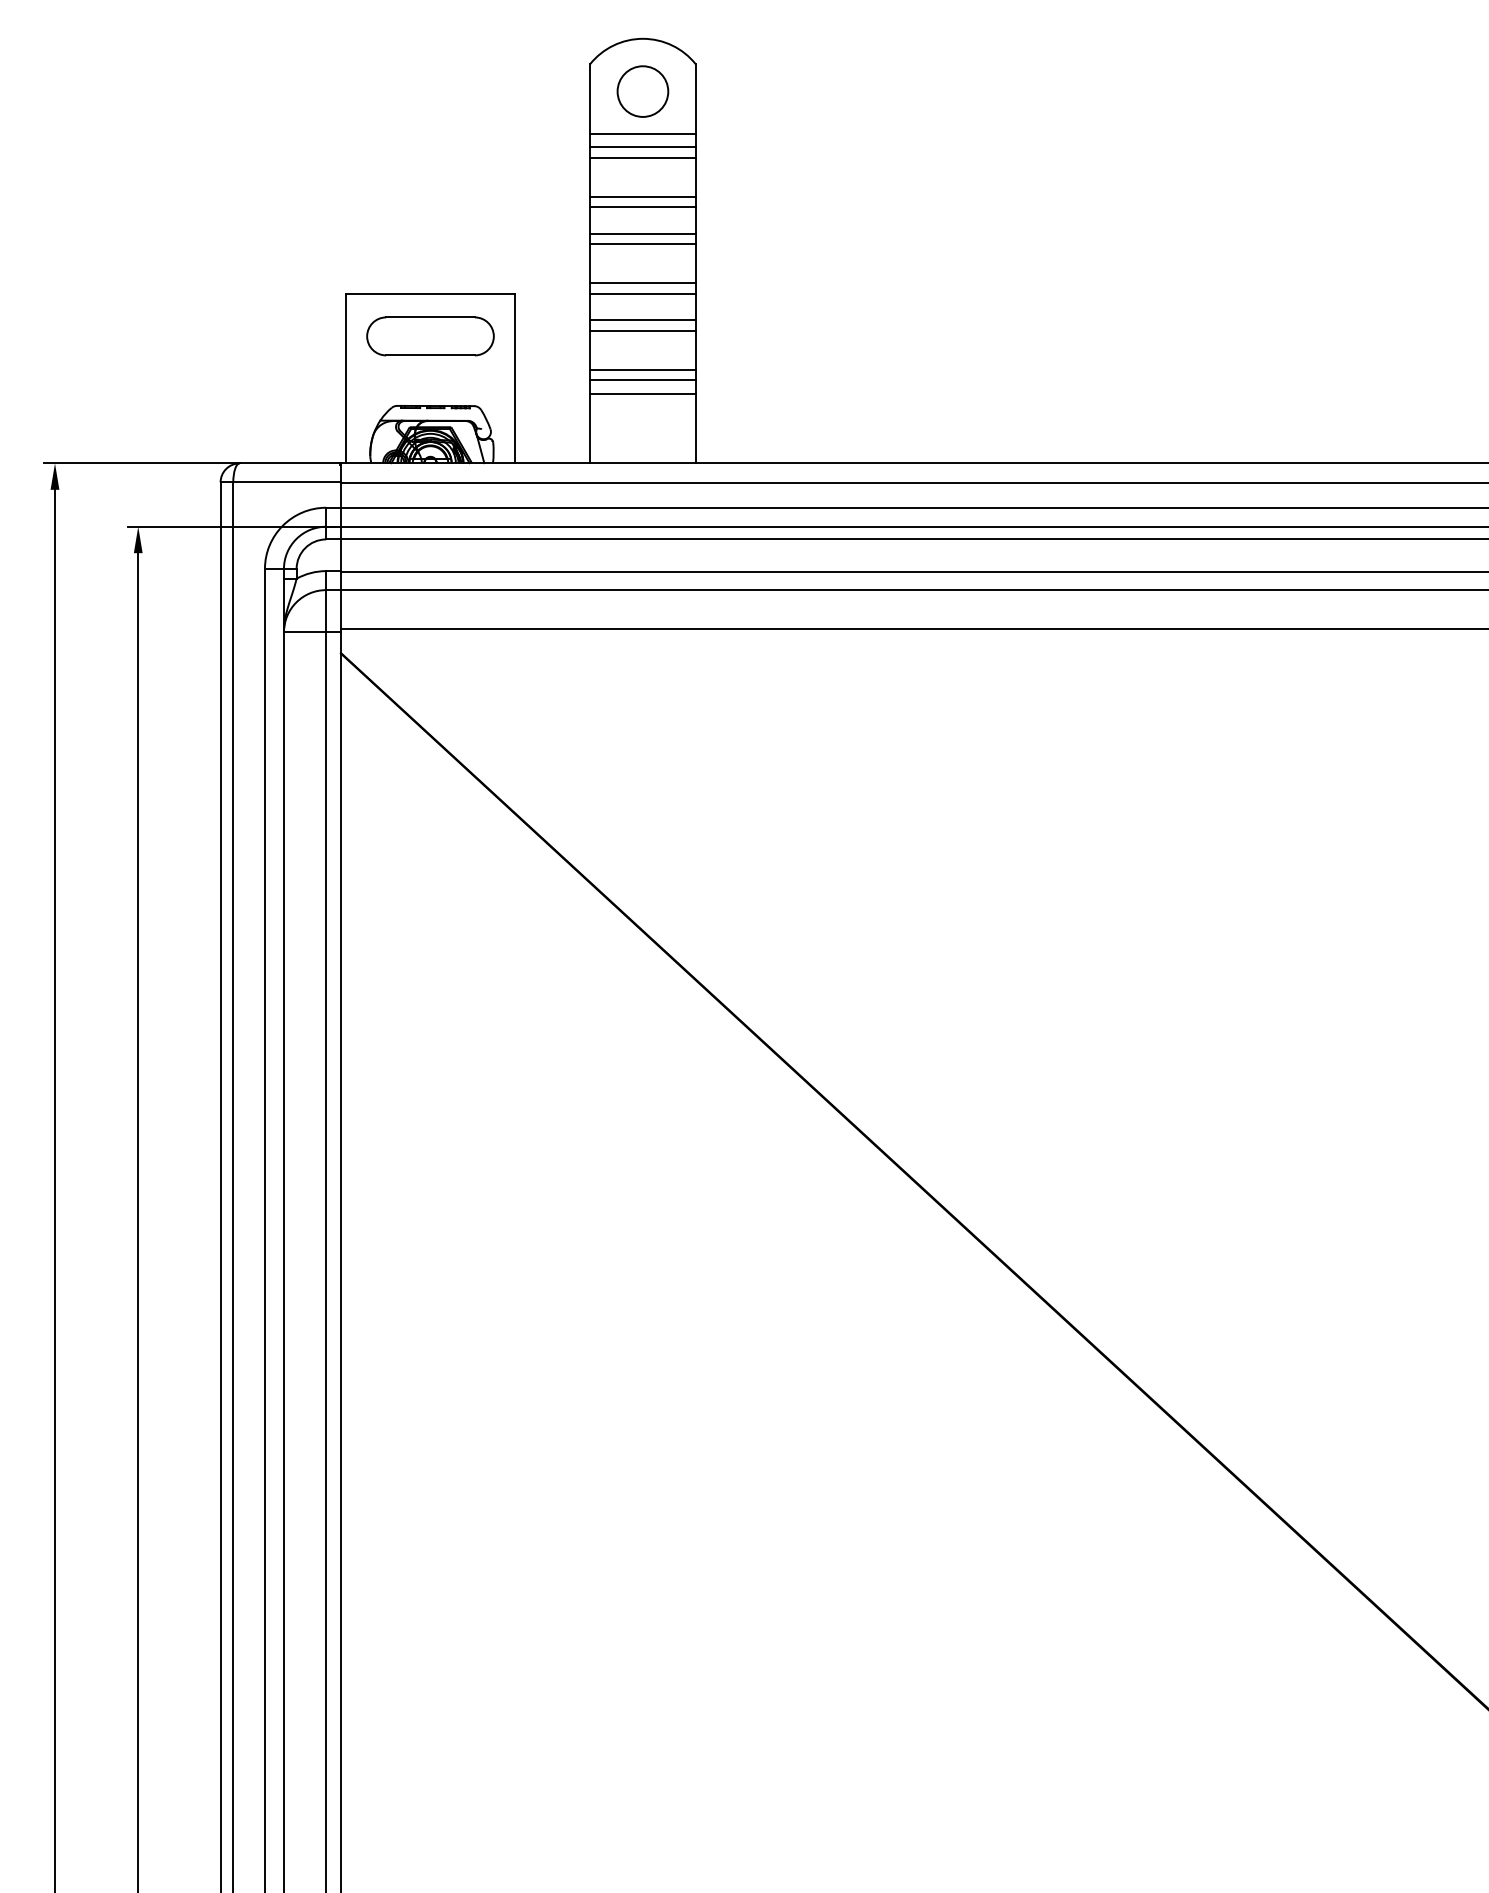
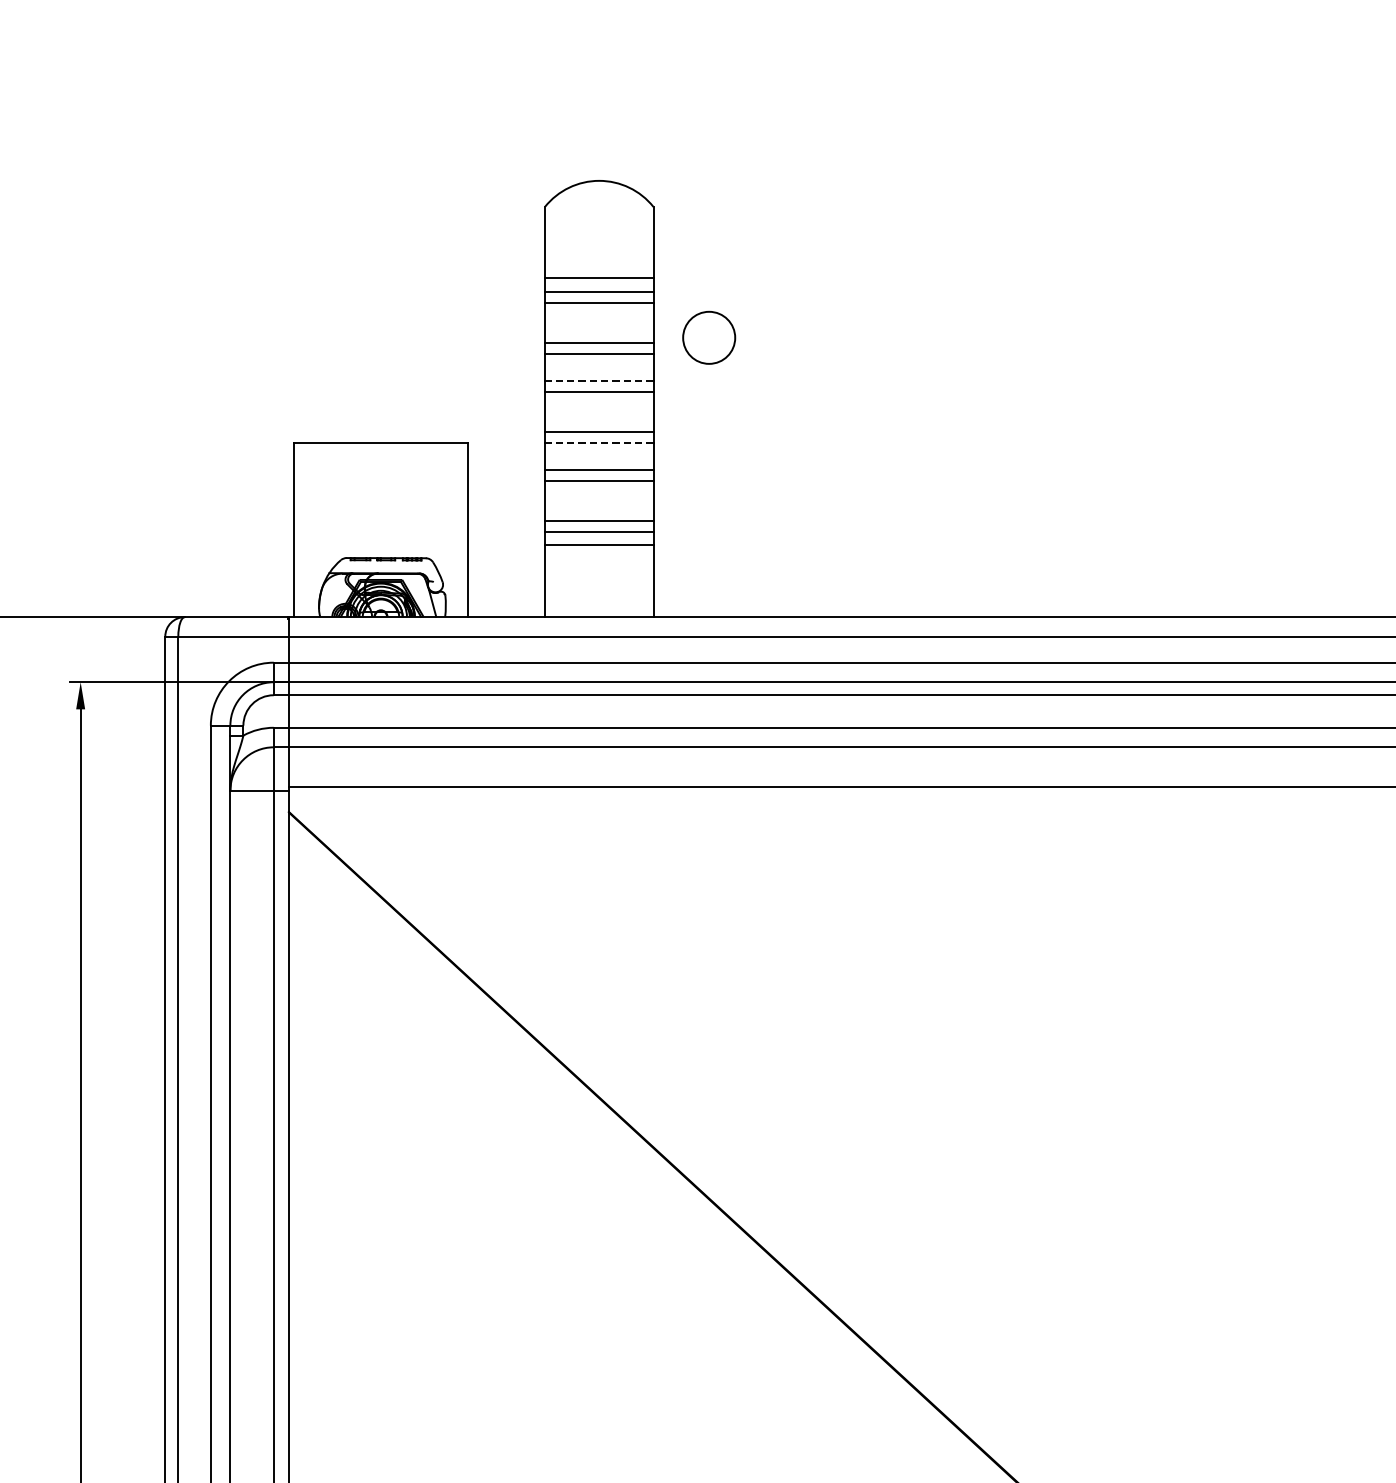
circle: (642, 91) -> (708, 337), moved
line: (642, 233) -> (598, 380), solid -> dashed
line: (642, 293) -> (598, 442), solid -> dashed
part: (430, 336) -> (380, 486), removed

